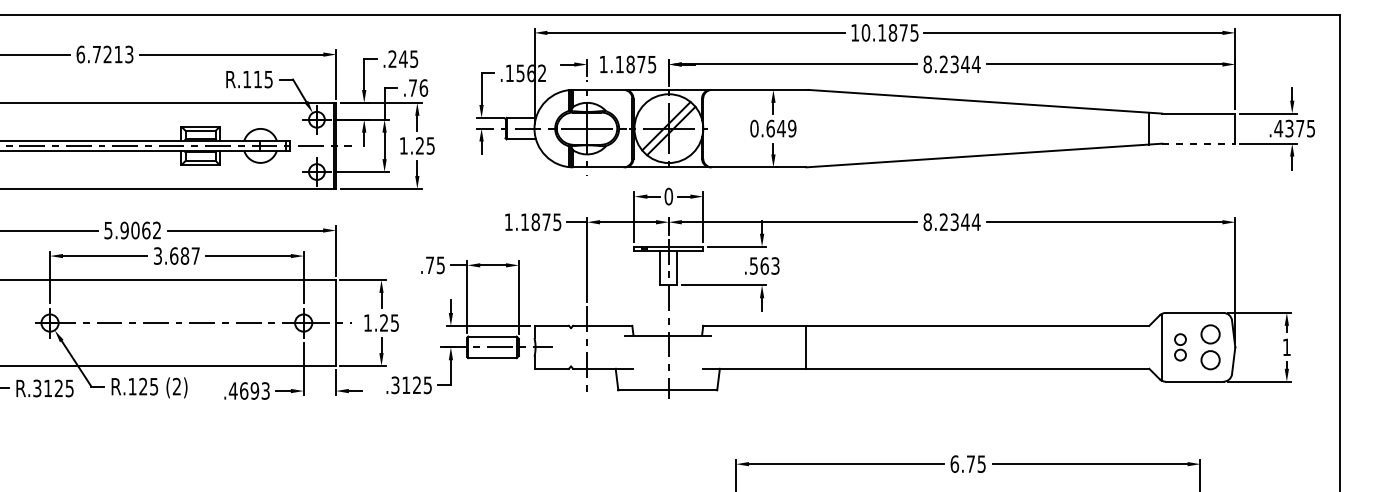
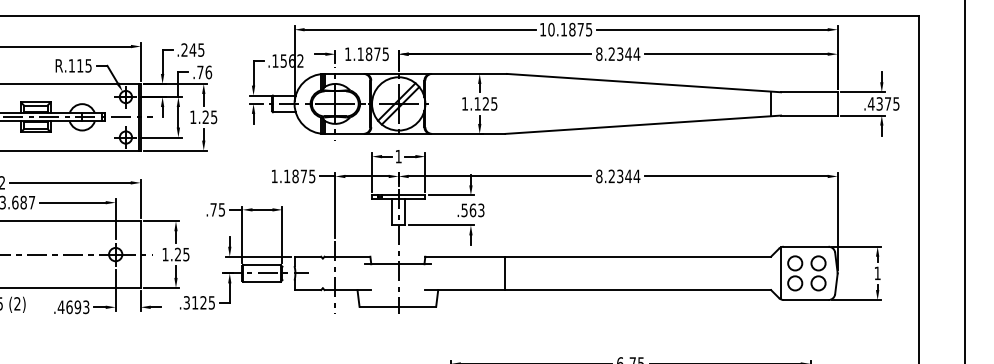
text: (773, 128) -> (479, 103), 0.649 -> 1.125
line: (1198, 143) -> (809, 115), dashed -> solid
text: (668, 196) -> (398, 156), 0 -> 1
part: (1180, 347) -> (795, 273), size x1.67

